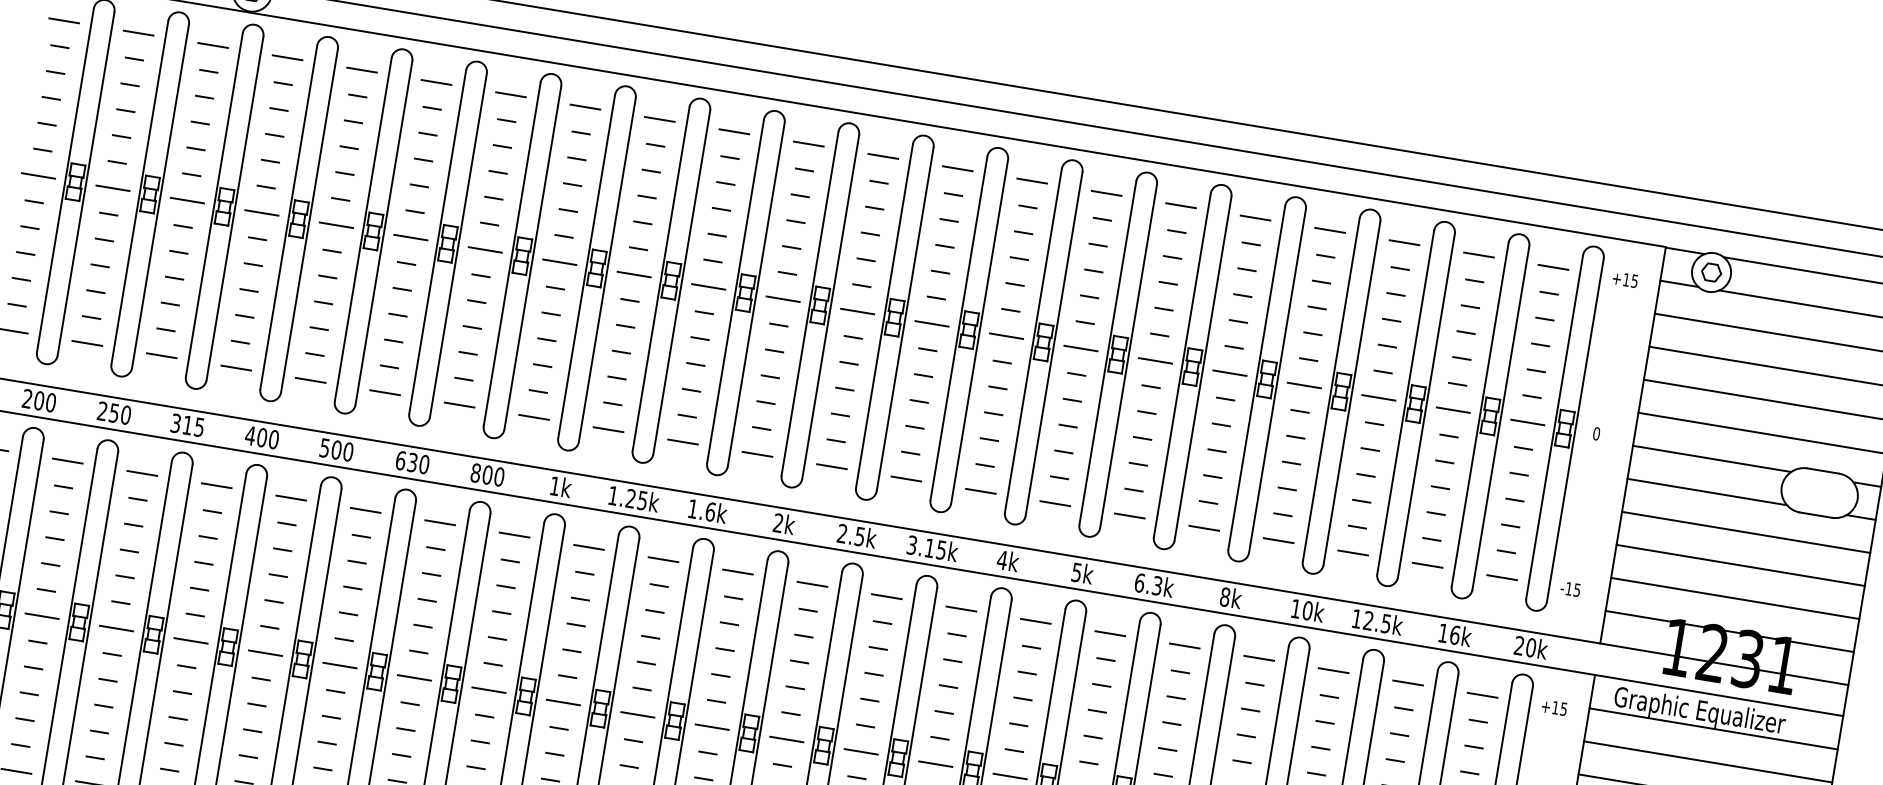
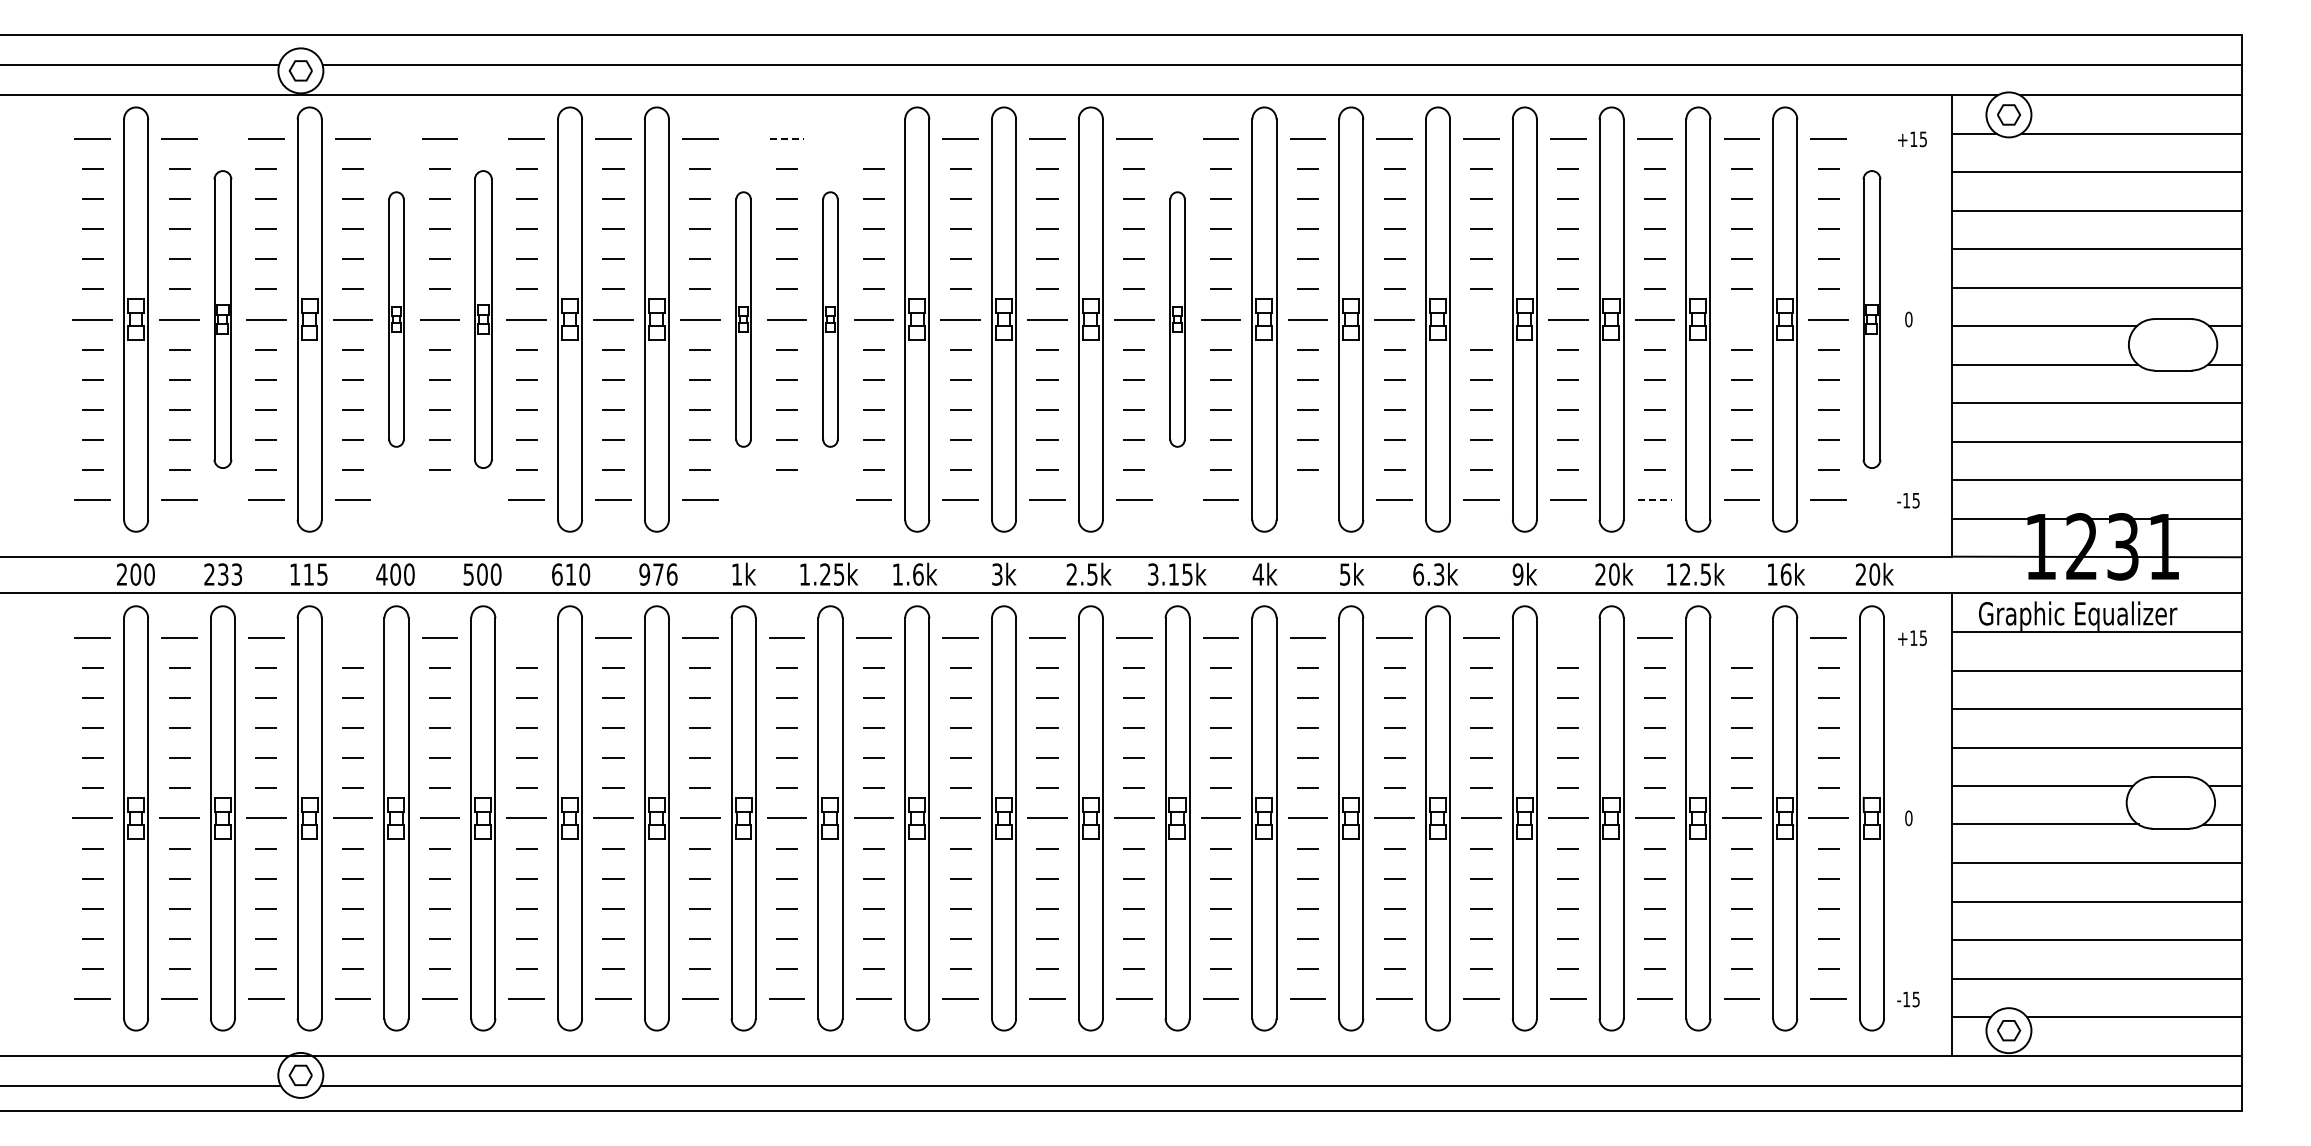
line: (660, 119) -> (787, 138), solid -> dashed
line: (734, 131) -> (873, 138), removed
part: (149, 194) -> (222, 319), size x0.7
part: (299, 219) -> (396, 319), size x0.6
part: (373, 231) -> (483, 319), size x0.7
part: (596, 268) -> (743, 319), size x0.6
part: (671, 280) -> (830, 319), size x0.6
part: (969, 329) -> (1177, 319), size x0.6
line: (1229, 373) -> (1481, 319), removed
line: (310, 380) -> (439, 500), removed
line: (1453, 410) -> (1741, 319), removed
text: (120, 414) -> (230, 574), 250 -> 233
text: (176, 423) -> (295, 574), 315 -> 115
part: (1564, 428) -> (1871, 319), size x0.7
line: (608, 429) -> (786, 500), removed
text: (412, 462) -> (570, 574), 630 -> 610
text: (487, 474) -> (658, 574), 800 -> 976
line: (216, 485) -> (352, 637), removed
line: (1054, 503) -> (1307, 500), removed
line: (365, 510) -> (526, 637), removed
text: (778, 523) -> (997, 574), 2k -> 3k
line: (1353, 553) -> (1655, 500), solid -> dashed
text: (1224, 597) -> (1517, 574), 8k -> 9k
text: (1295, 608) -> (1600, 574), 10k -> 20k
line: (1258, 658) -> (1567, 637), removed
line: (1407, 682) -> (1741, 637), removed

